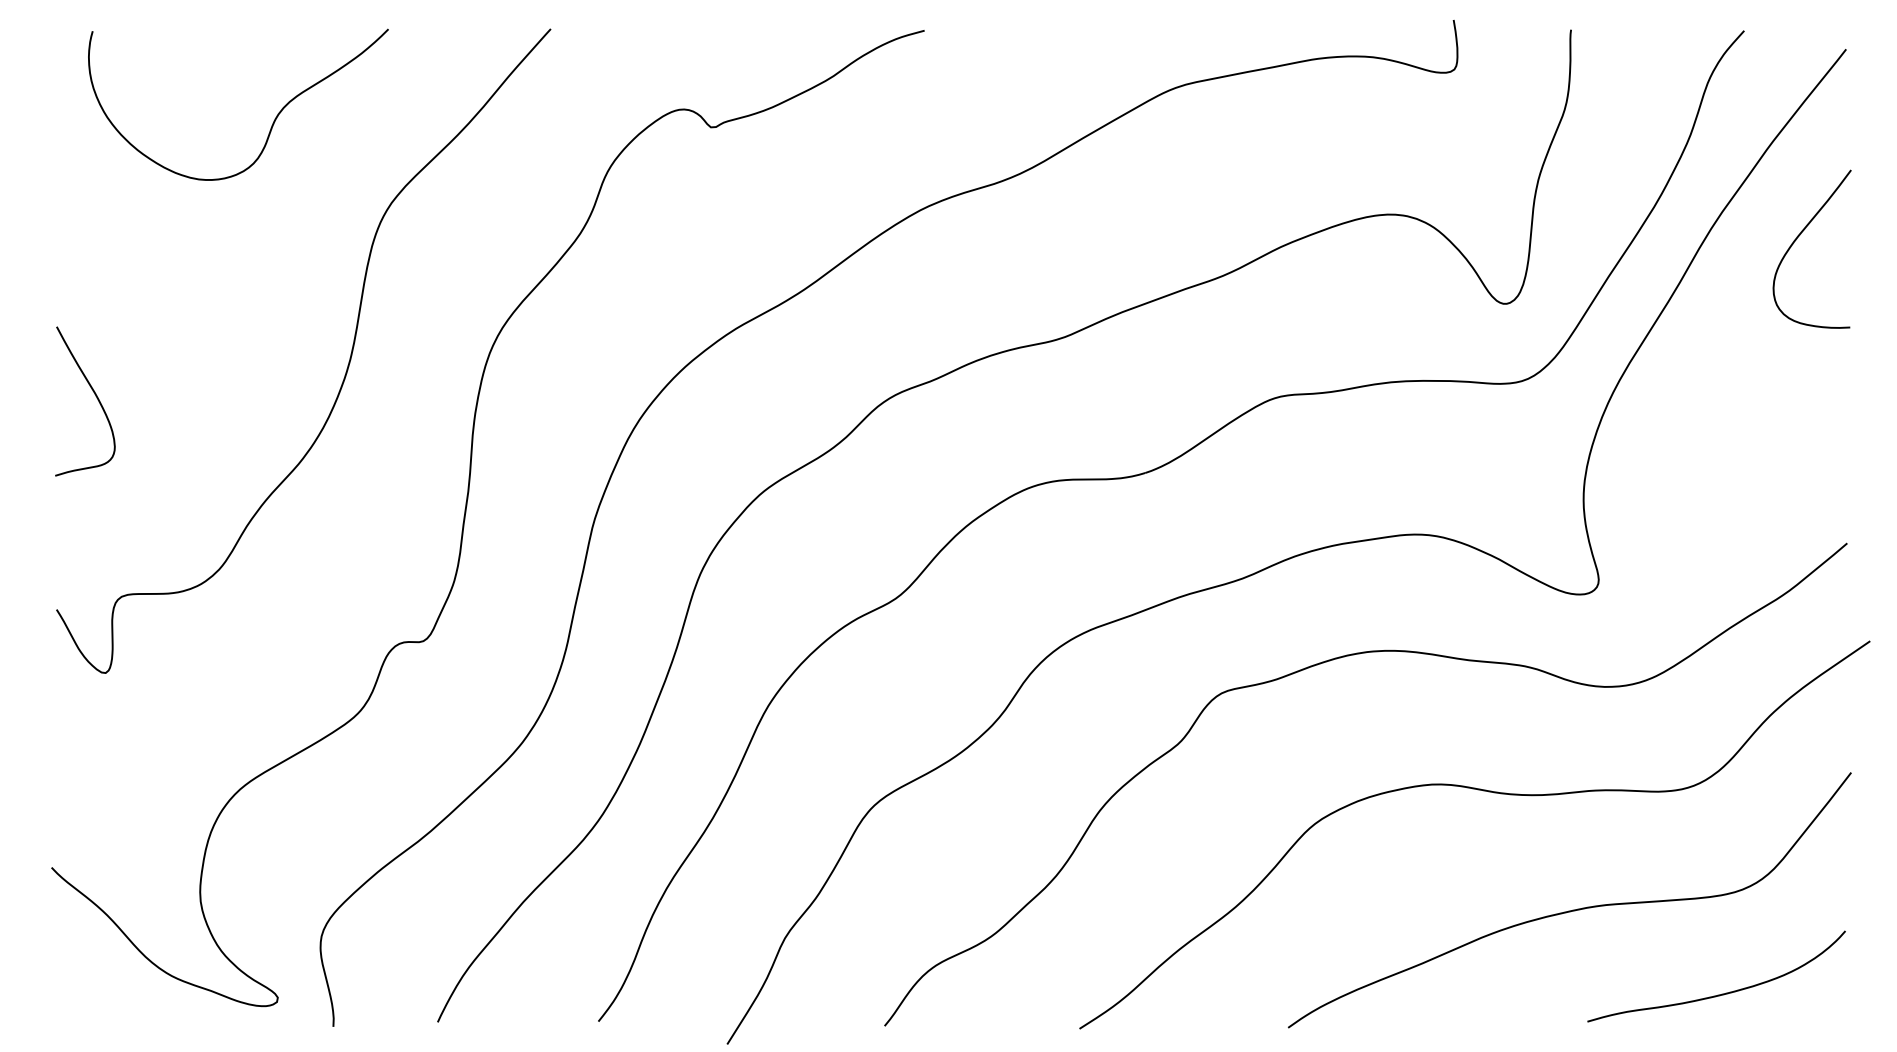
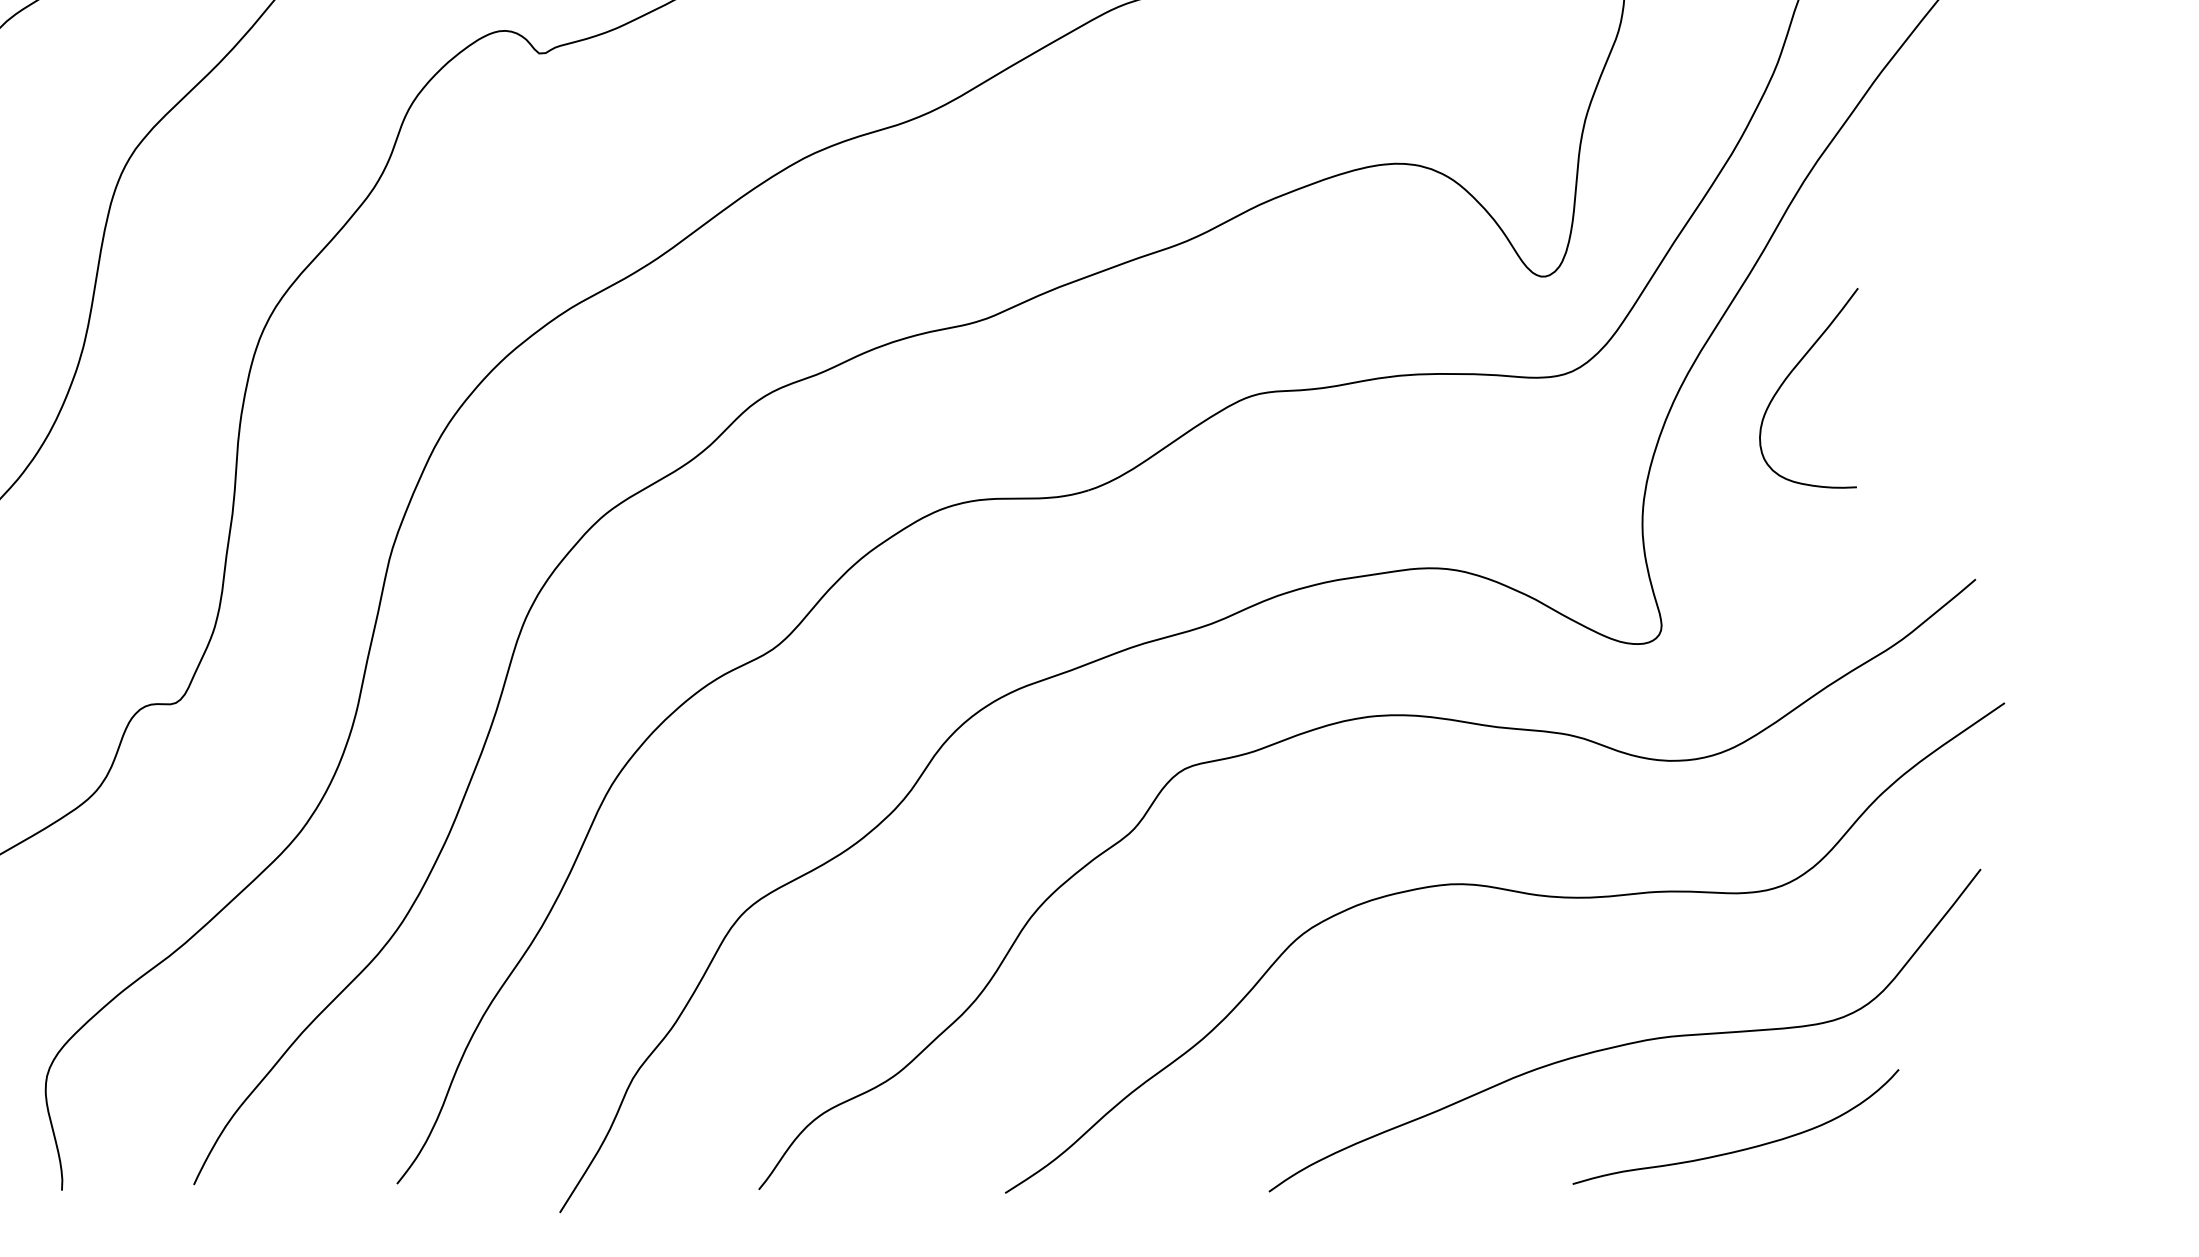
curve: (1799, 236) -> (1792, 372), moved
curve: (1722, 993) -> (1743, 1148), moved

